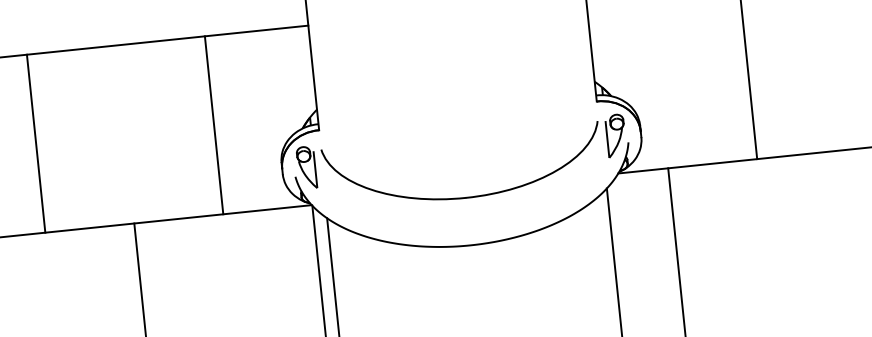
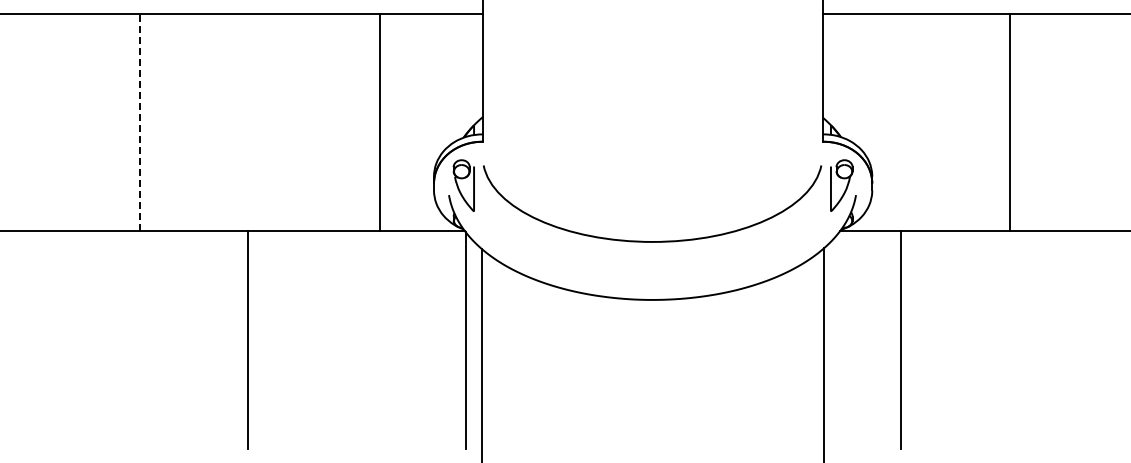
line: (214, 125) -> (380, 122), moved
line: (36, 143) -> (139, 122), solid -> dashed

